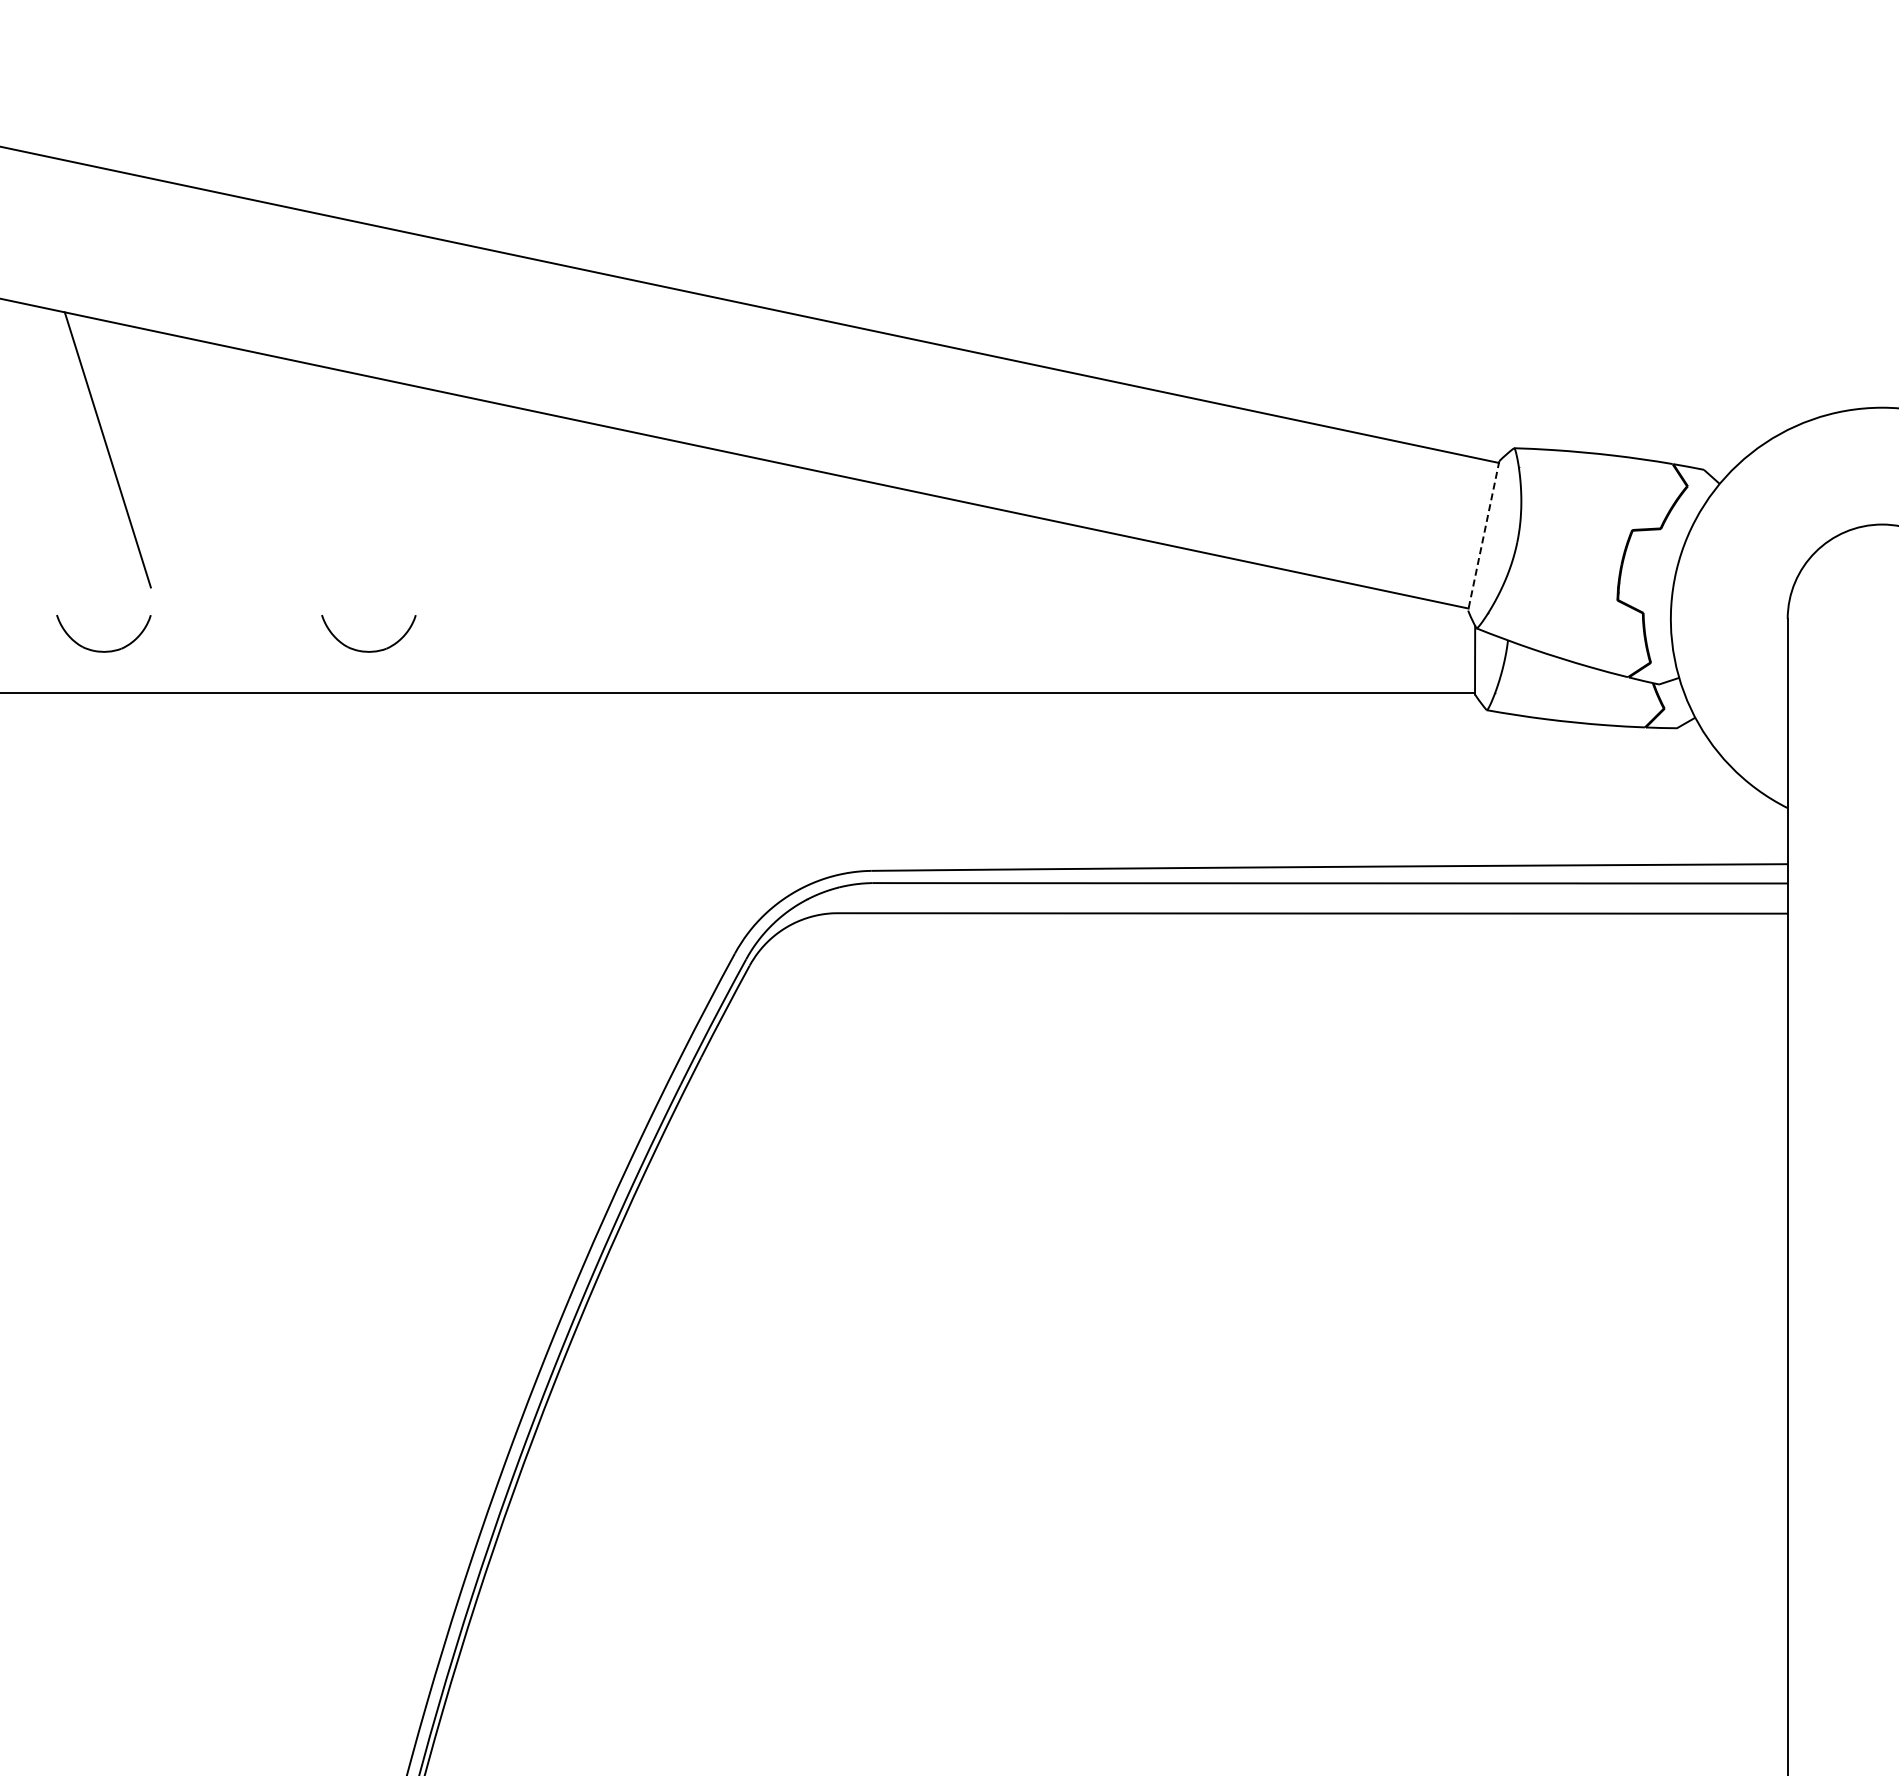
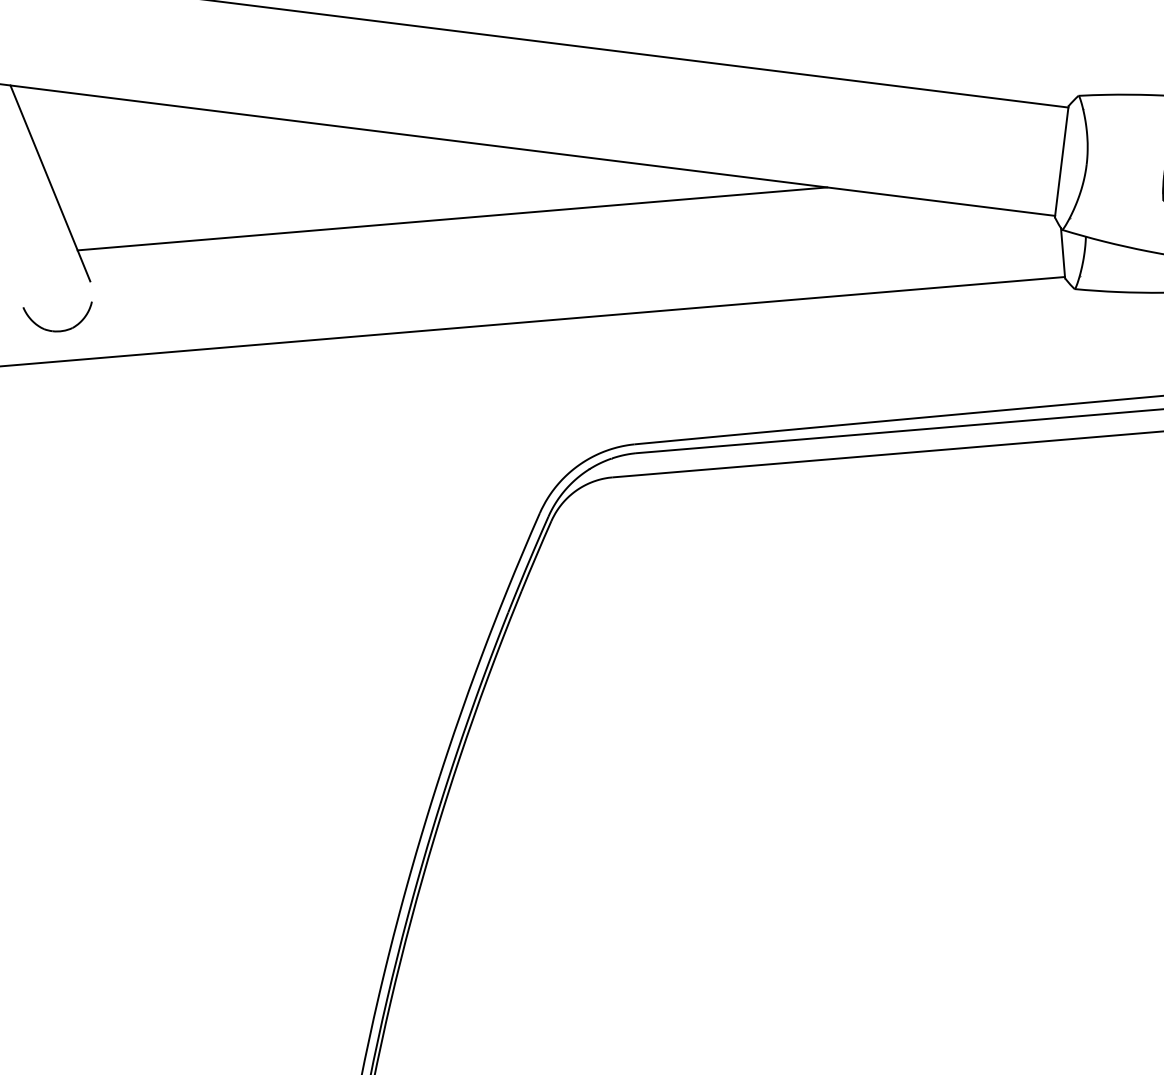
line: (1483, 536) -> (1061, 162), dashed -> solid
line: (649, 543) -> (452, 218), added
part: (367, 650) -> (252, 314), removed

